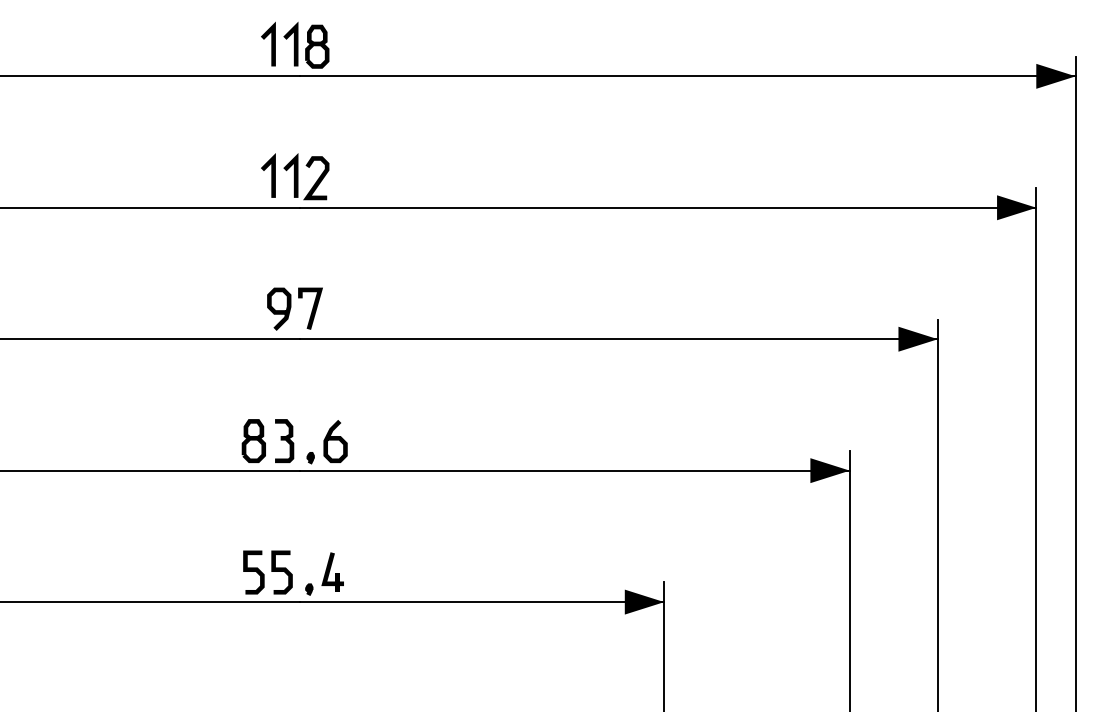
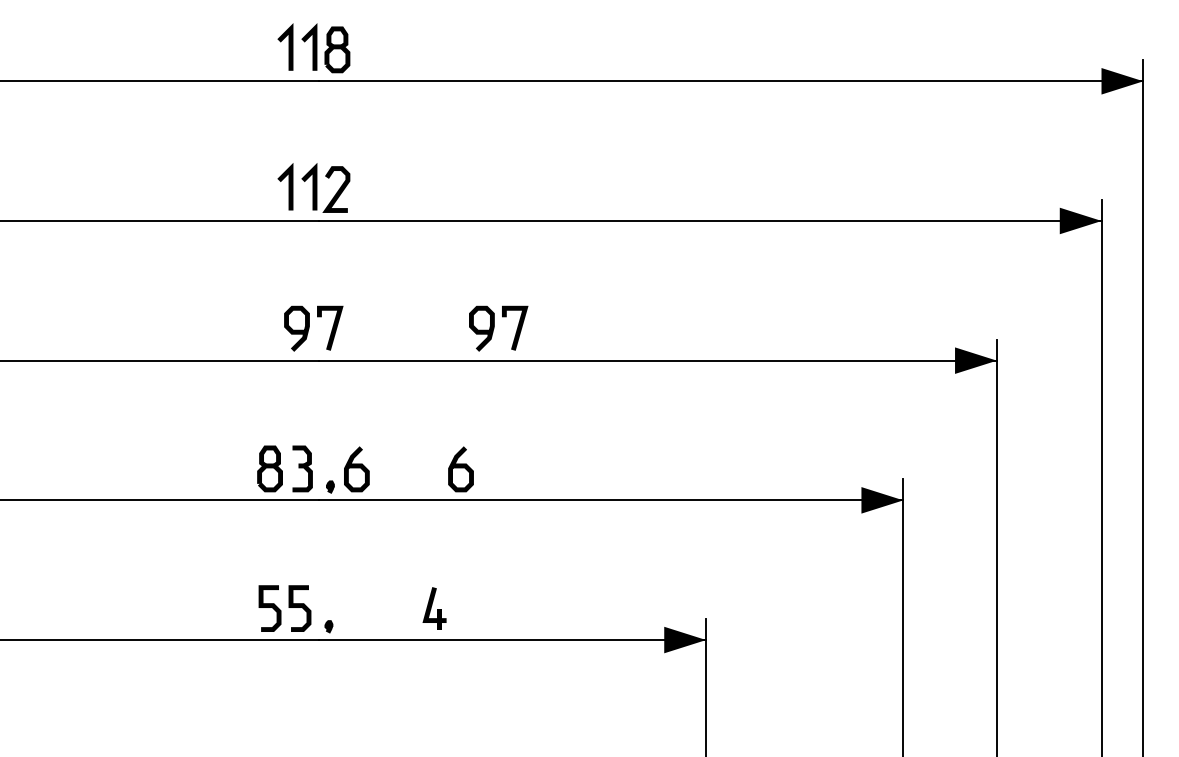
part: (468, 308) -> (498, 328), added
curve: (433, 440) -> (460, 468), added
part: (332, 571) -> (434, 607), moved

